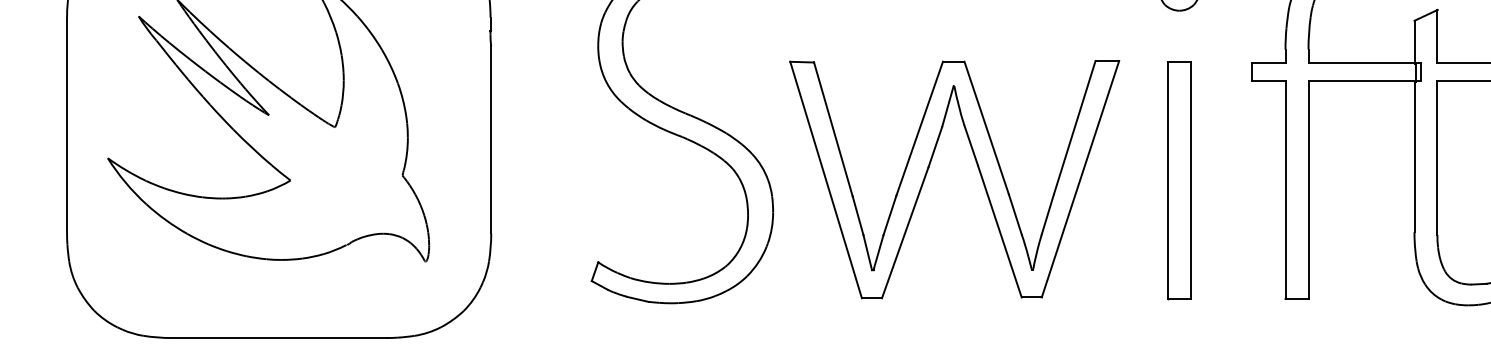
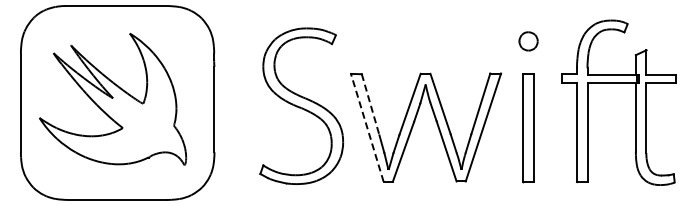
line: (833, 128) -> (370, 104), solid -> dashed
line: (826, 179) -> (367, 127), solid -> dashed

